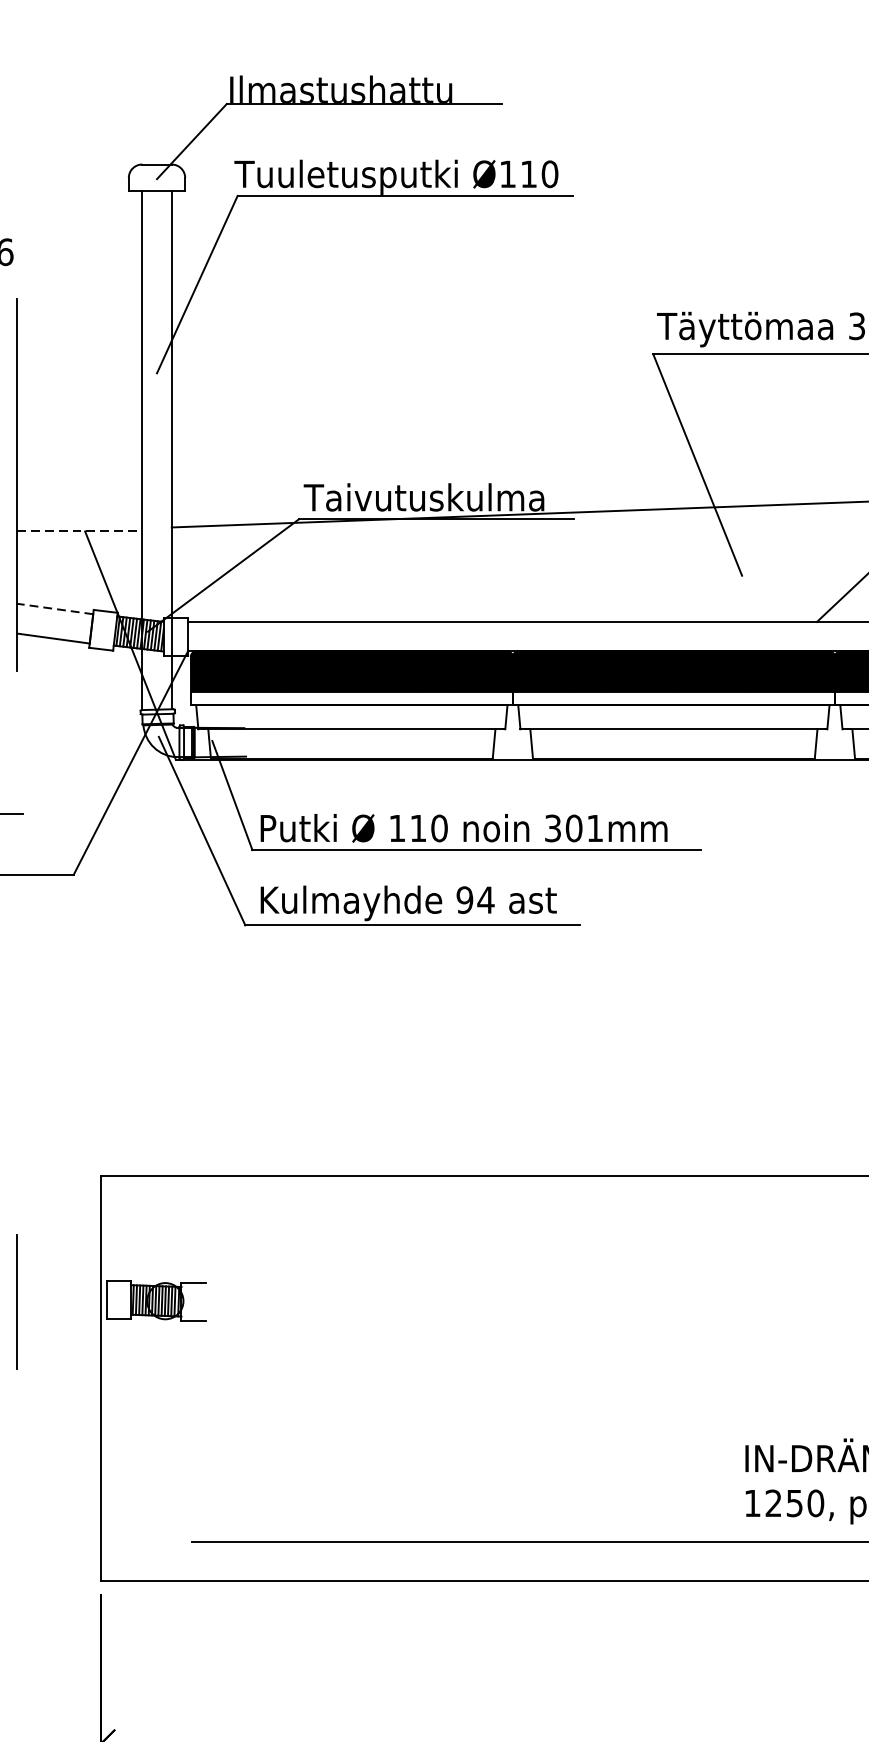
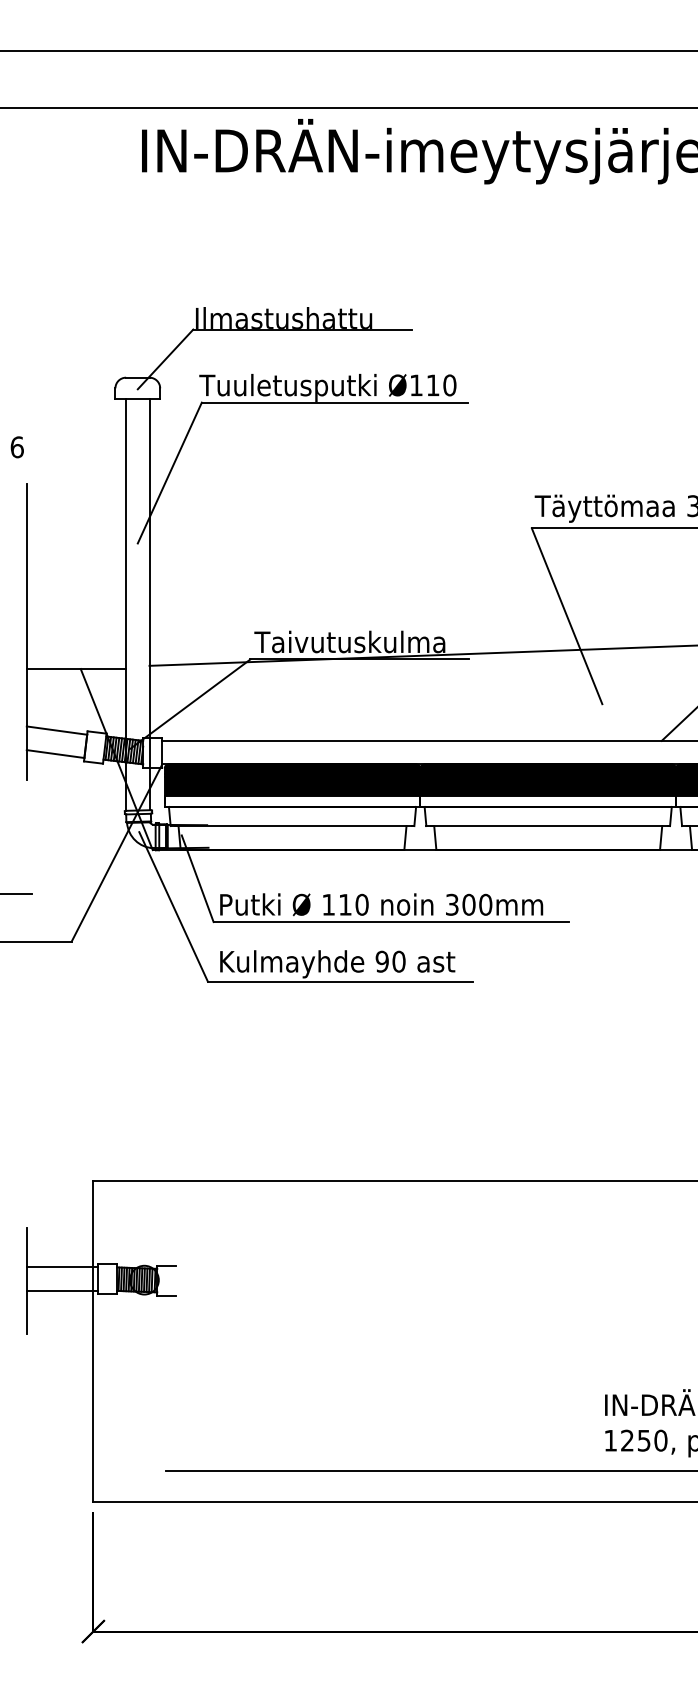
line: (79, 532) -> (76, 669), dashed -> solid
line: (54, 608) -> (56, 730), dashed -> solid
text: (594, 828) -> (485, 904), 301mm -> 300mm
text: (485, 899) -> (398, 961), 94 -> 90
line: (62, 1285) -> (62, 1267), added
line: (62, 1314) -> (62, 1290), added

